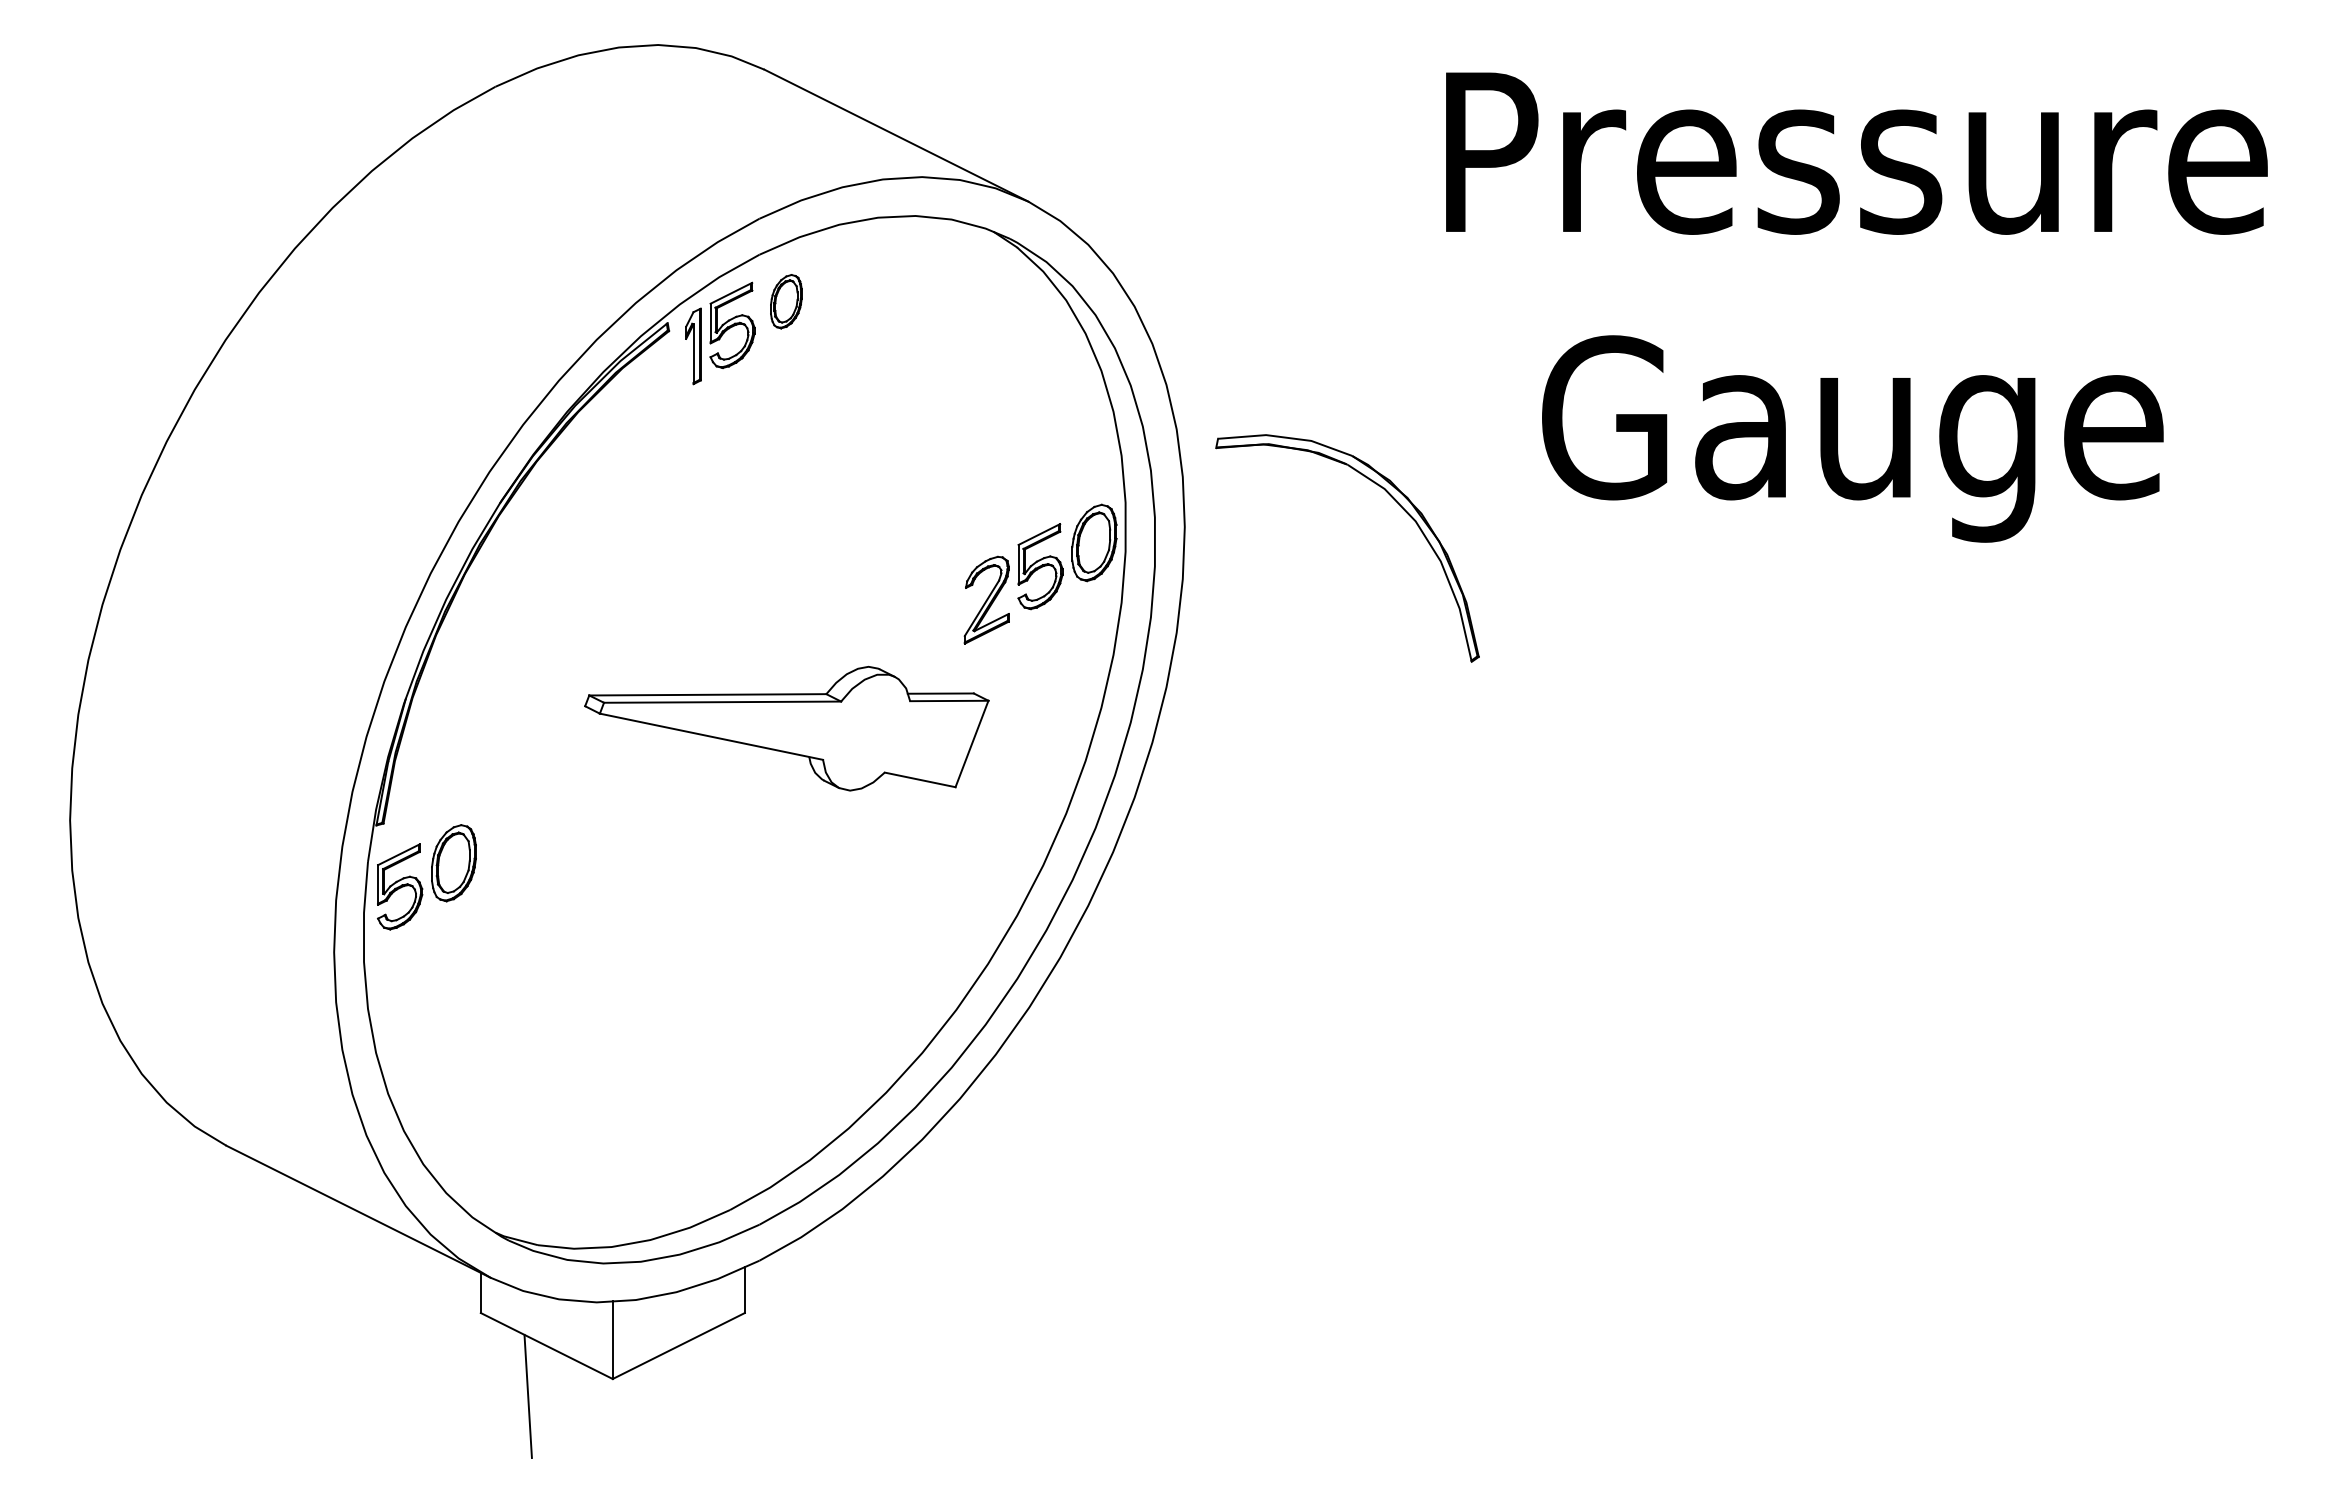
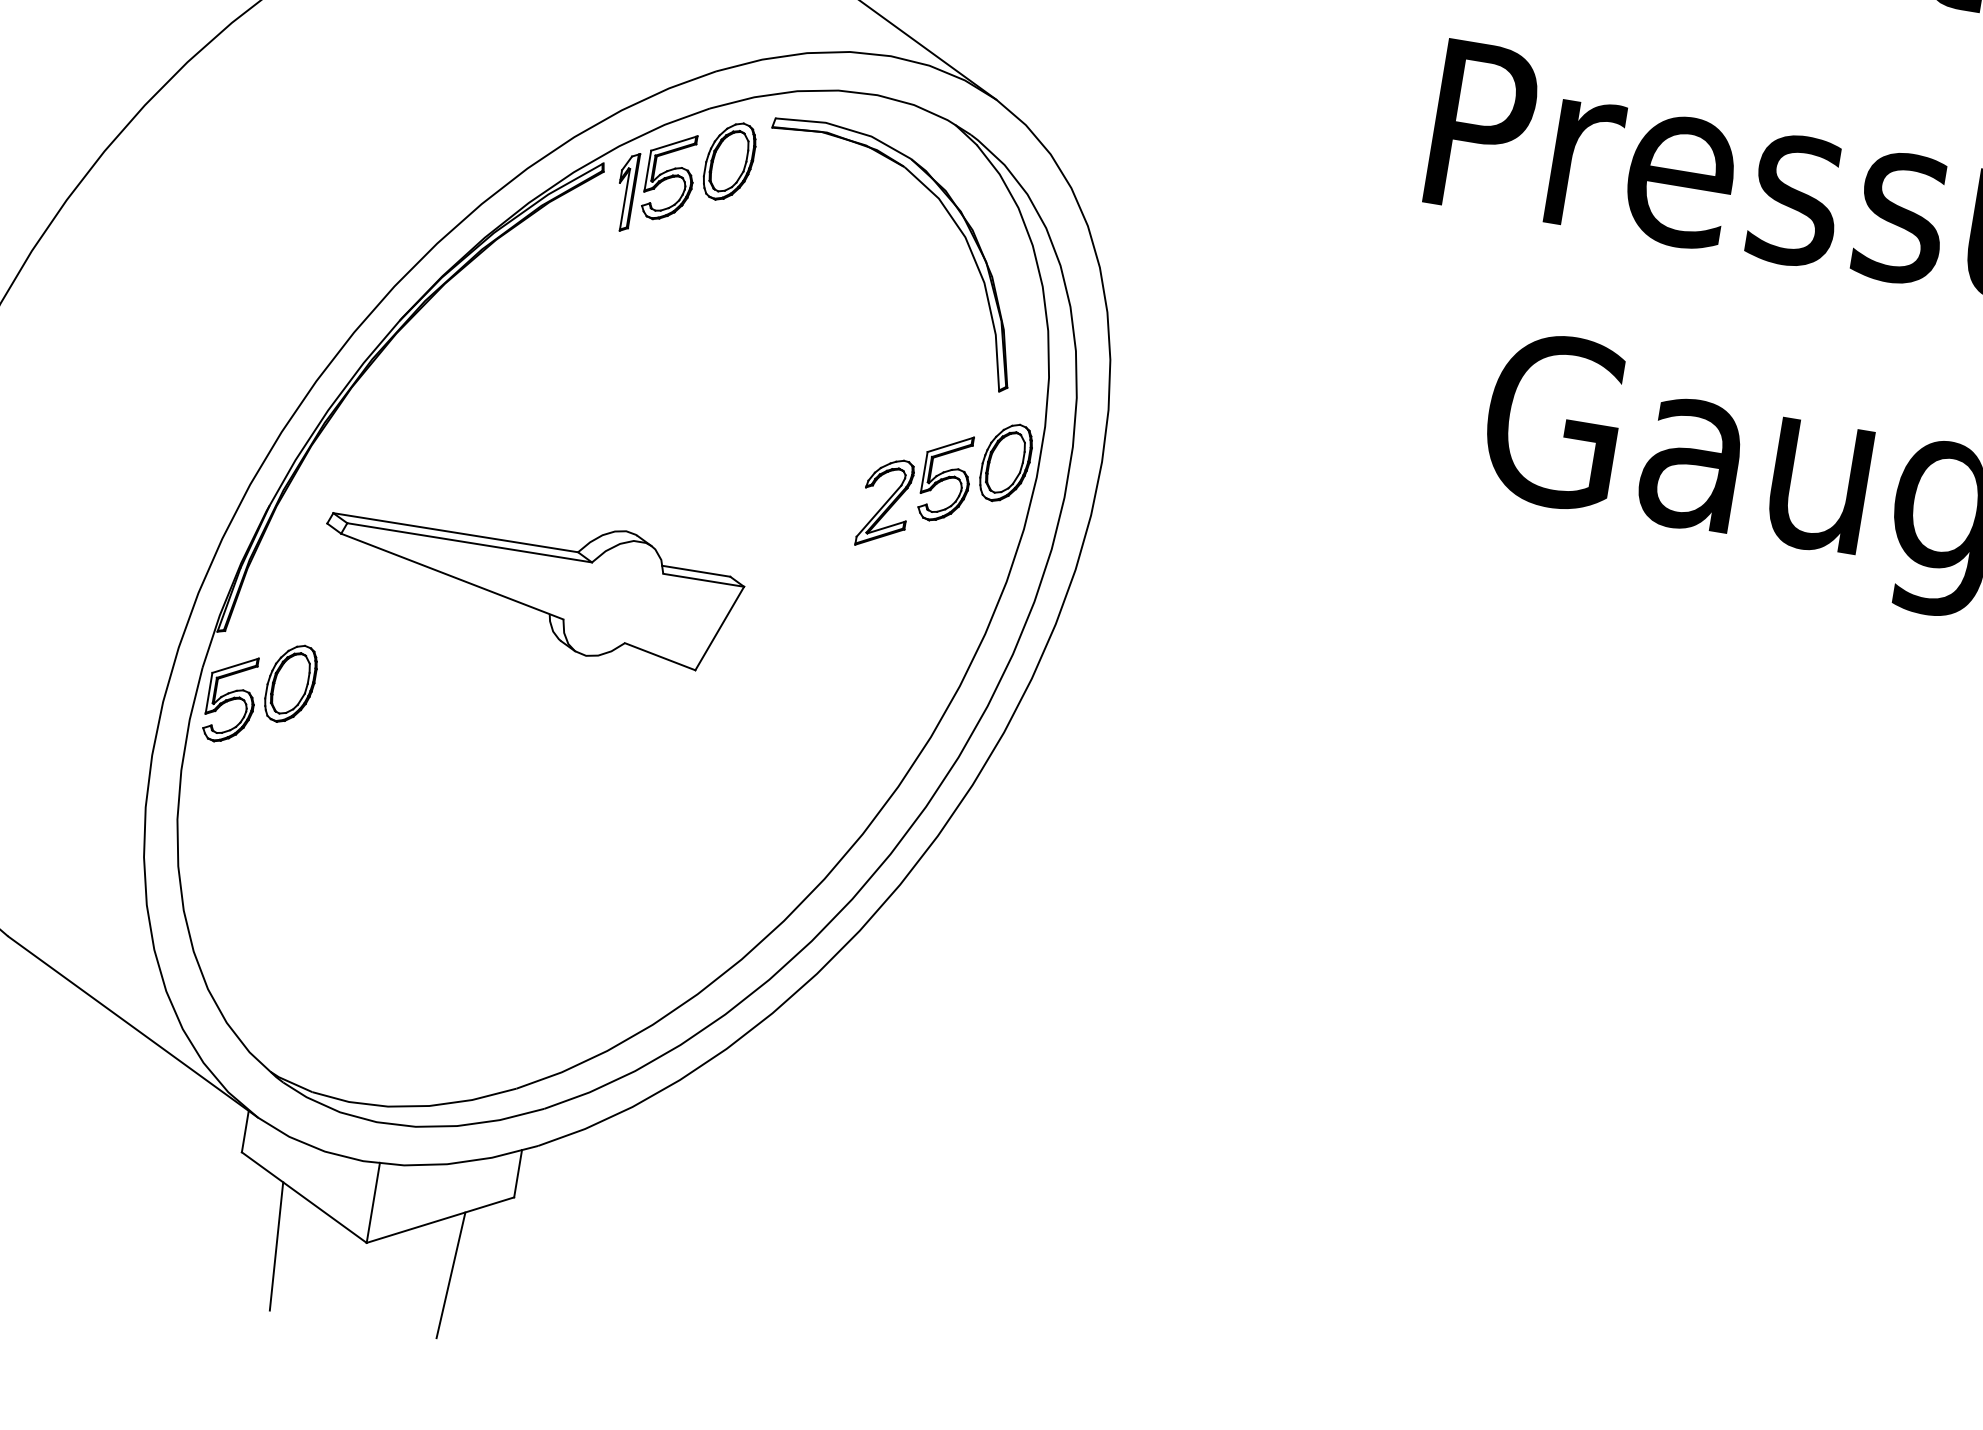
part: (786, 301) -> (729, 161), size x1.43
part: (1394, 500) -> (947, 212), moved
part: (786, 728) -> (531, 580), moved
line: (697, 1395) -> (451, 1274), added

